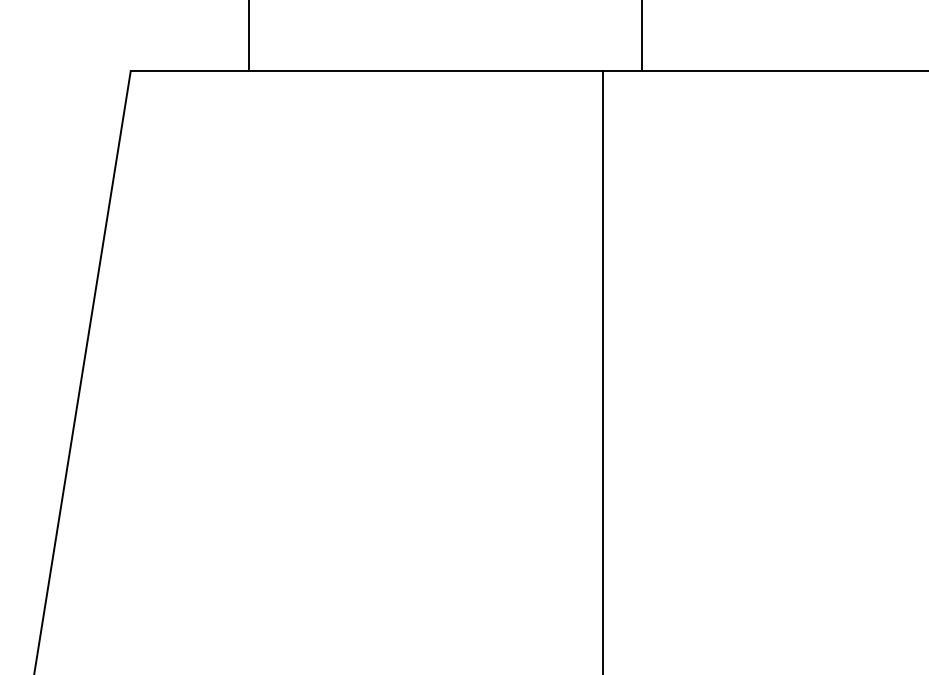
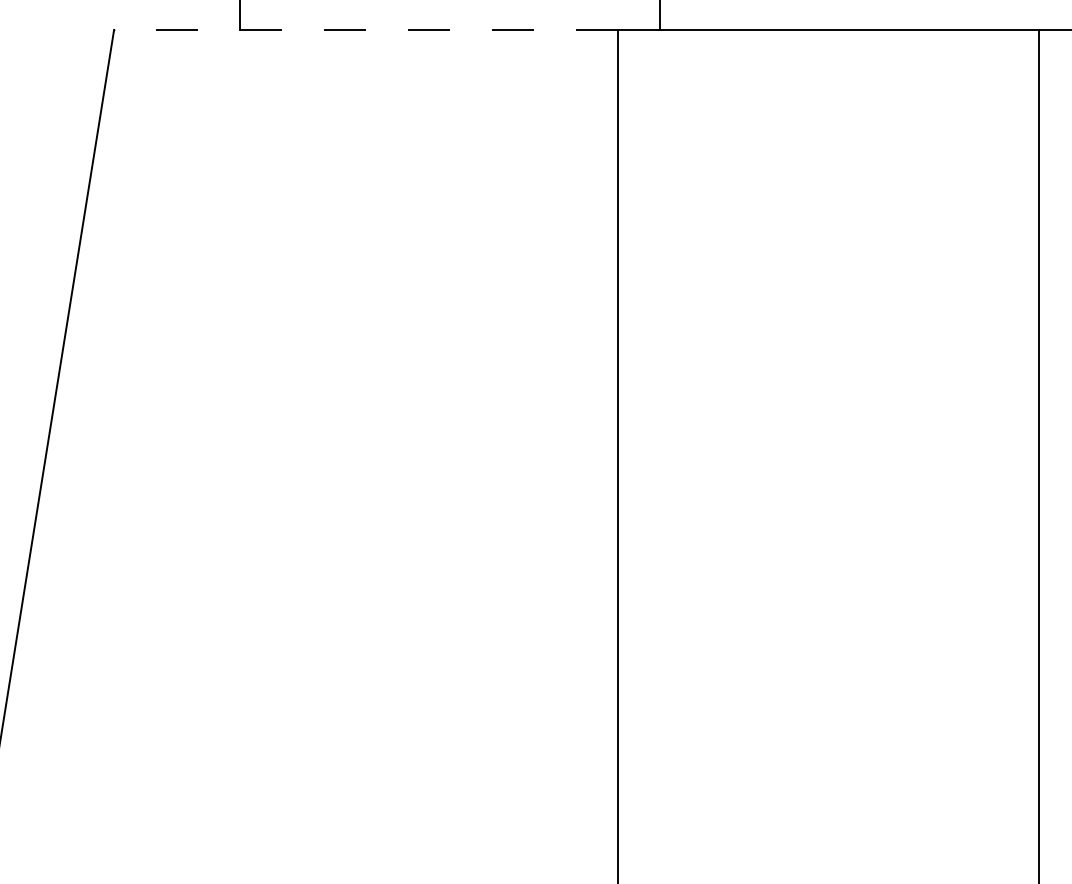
line: (366, 70) -> (365, 29), solid -> dashed

